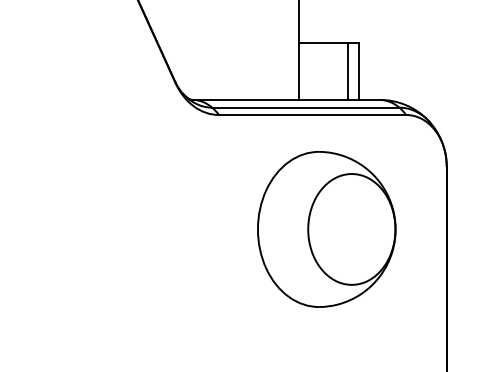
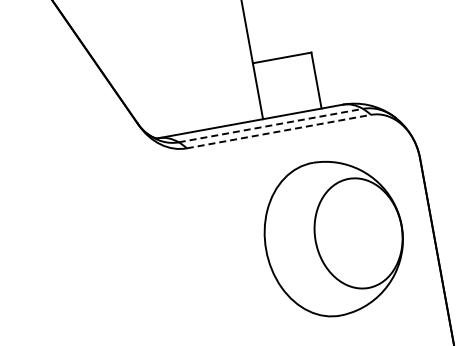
line: (348, 71) -> (306, 82), removed
line: (305, 107) -> (270, 125), solid -> dashed
line: (312, 115) -> (278, 132), solid -> dashed
part: (326, 229) -> (333, 238), moved

